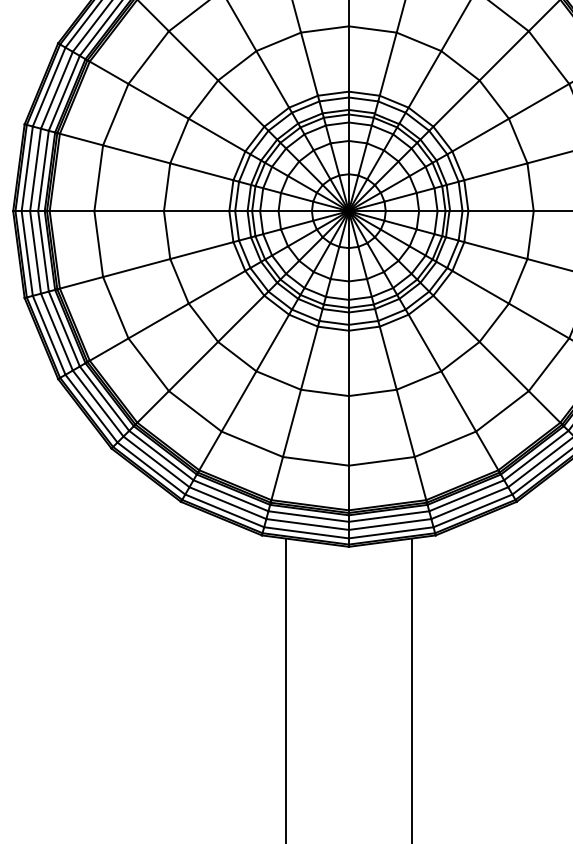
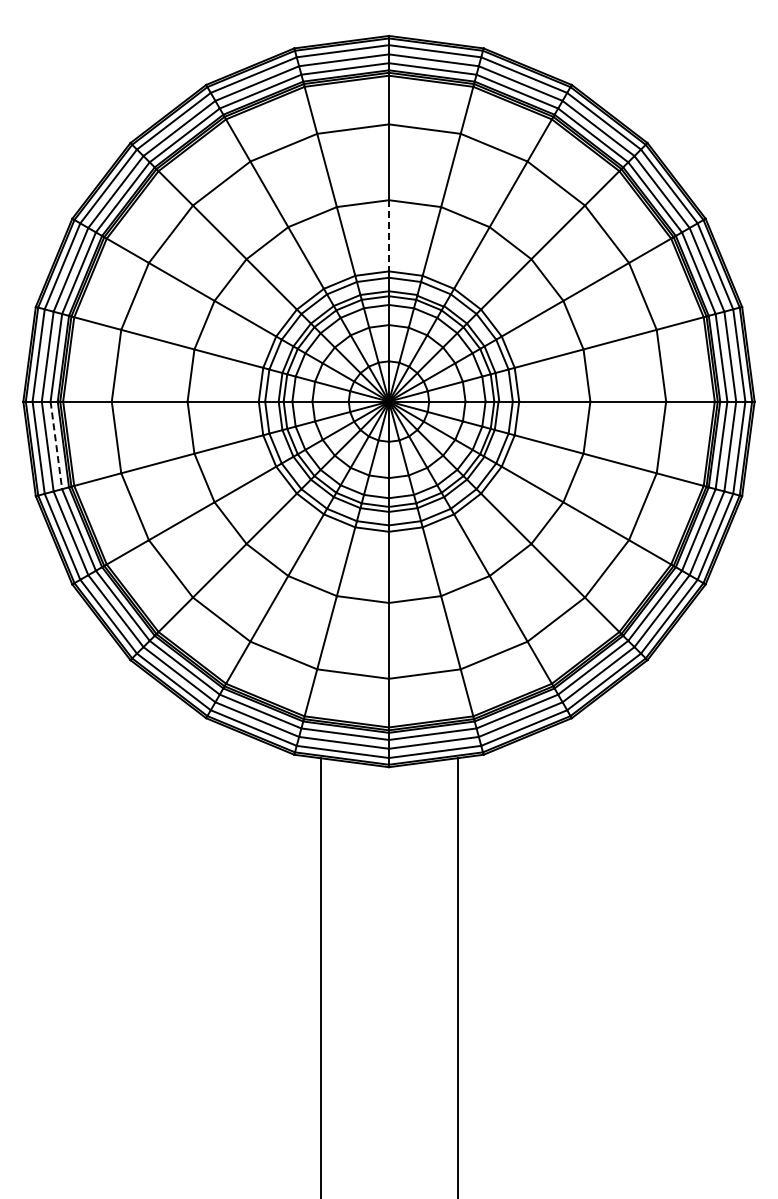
line: (349, 58) -> (389, 235), solid -> dashed
line: (43, 251) -> (56, 445), solid -> dashed

